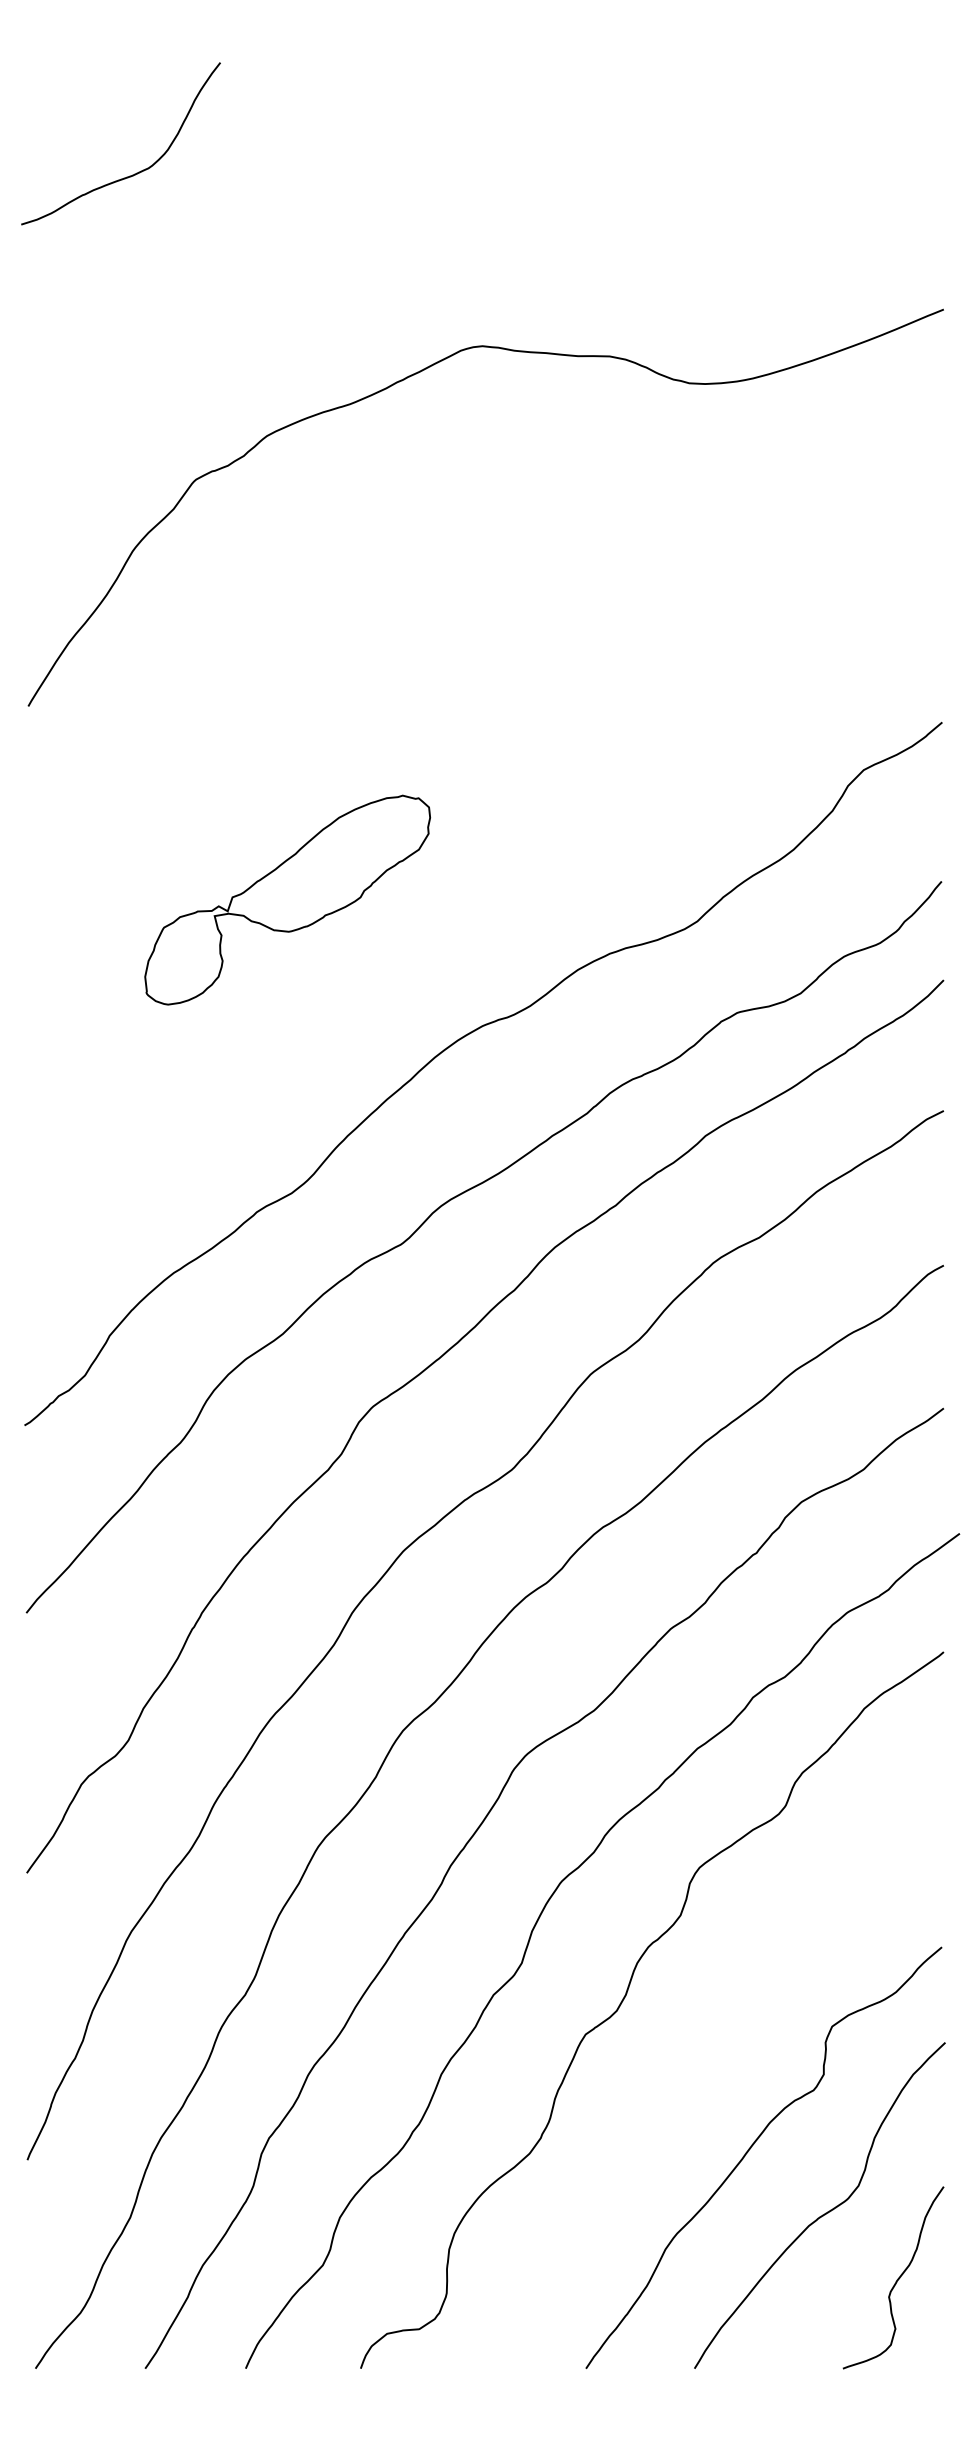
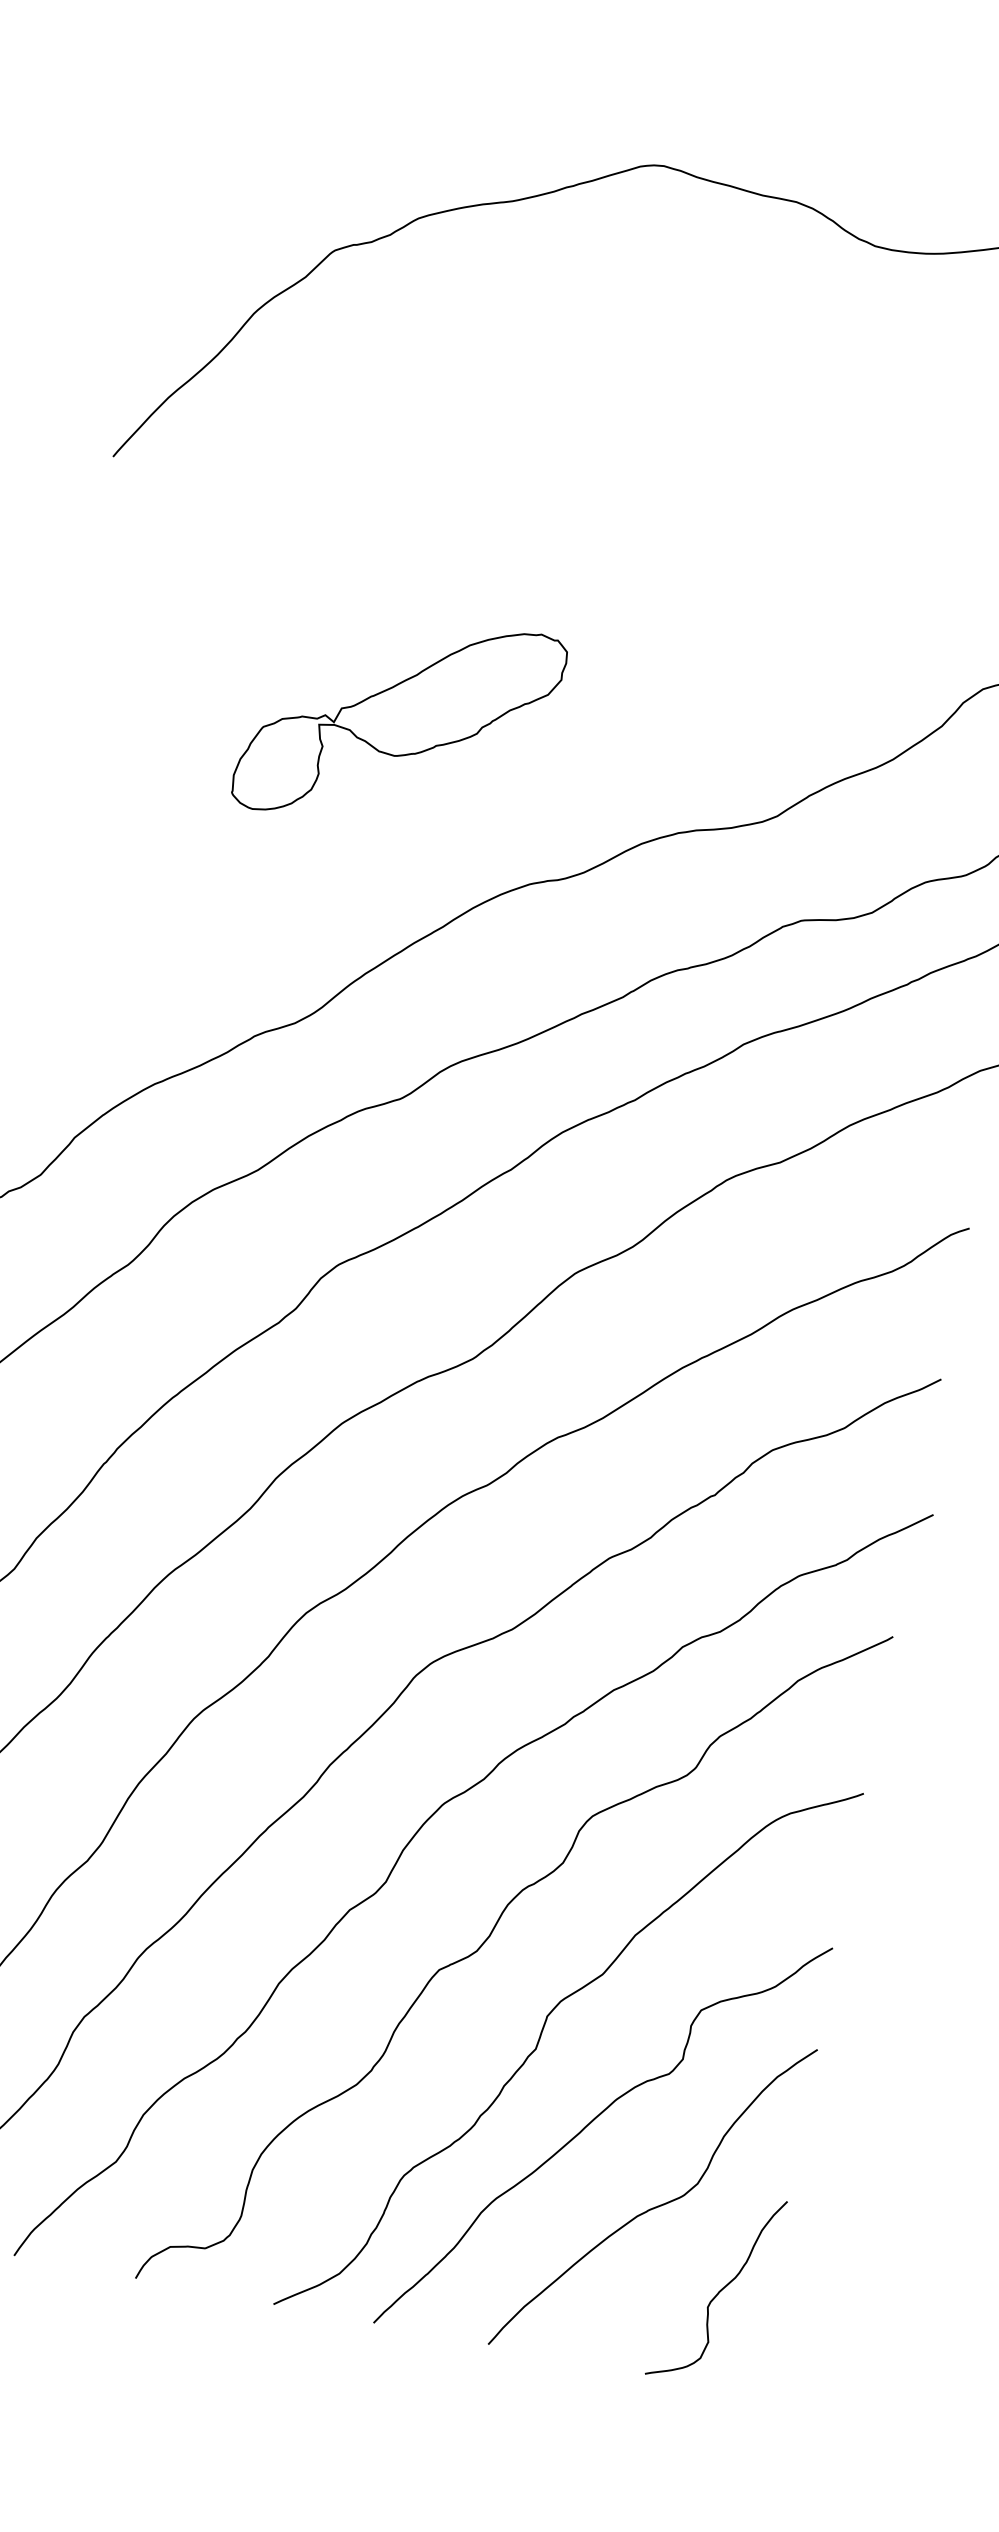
part: (287, 899) -> (399, 721), moved
curve: (690, 2079) -> (541, 2038), added

